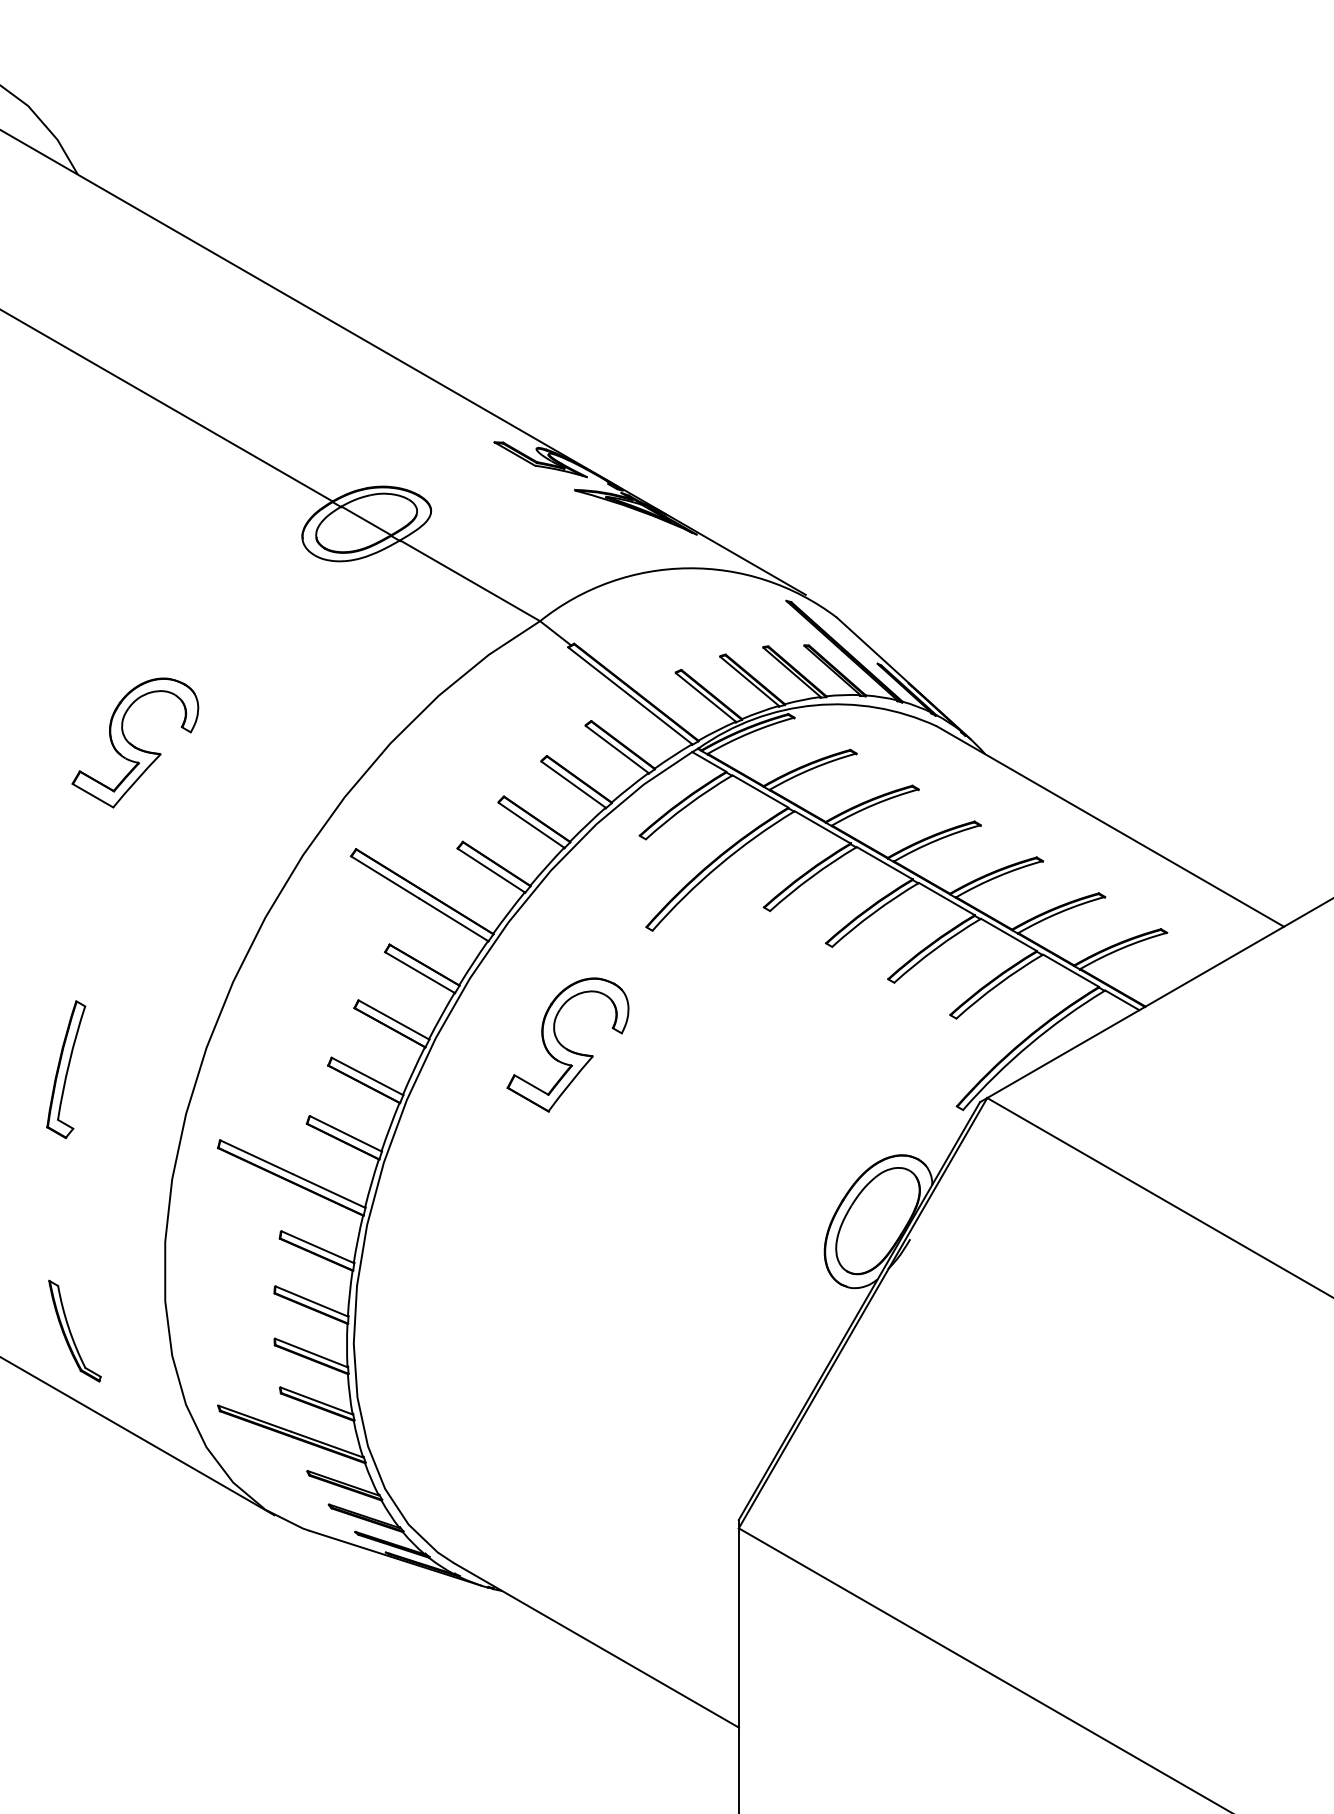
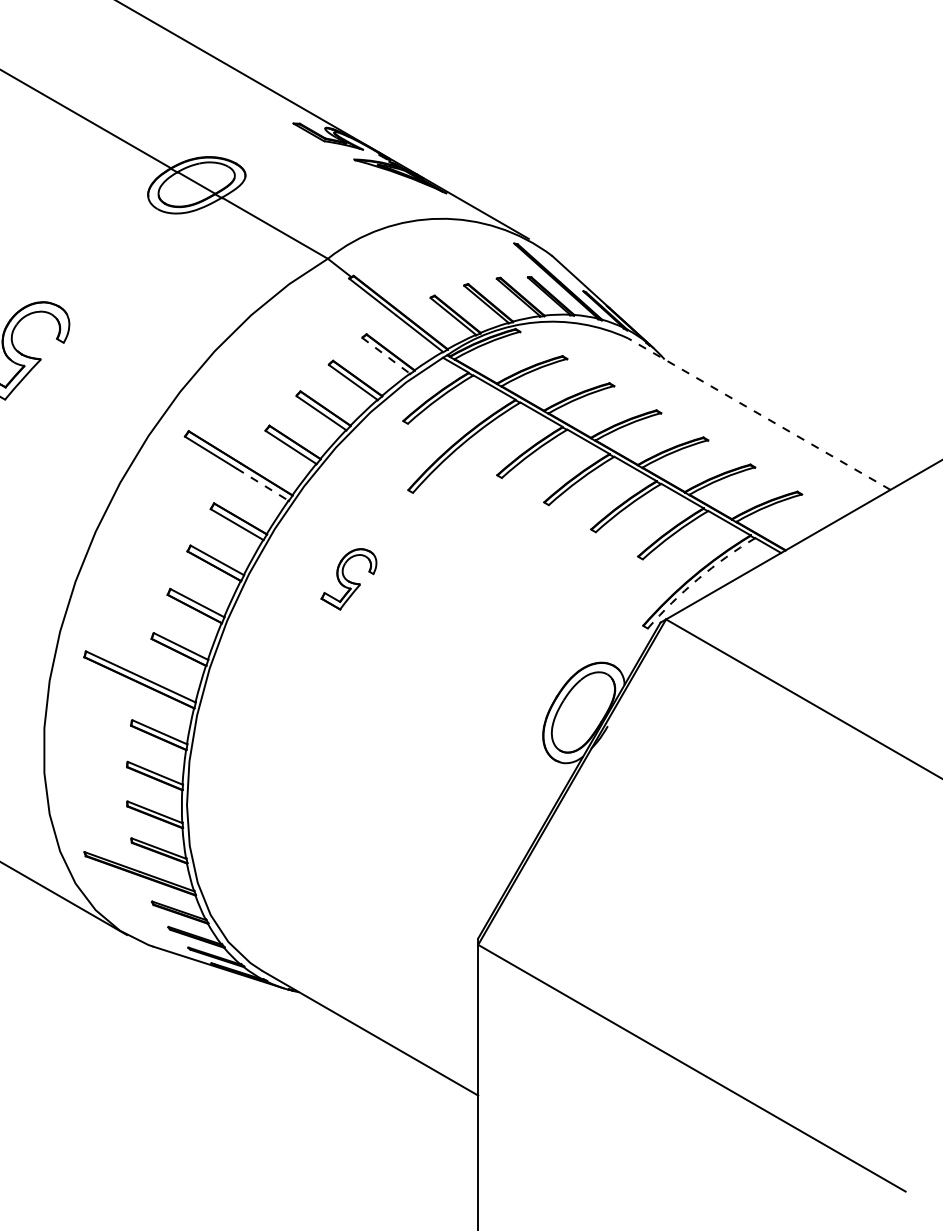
line: (617, 749) -> (386, 355), solid -> dashed
line: (1110, 826) -> (759, 414), solid -> dashed
line: (454, 920) -> (263, 485), solid -> dashed
part: (567, 1044) -> (348, 578), size x0.6
arc: (1029, 1044) -> (698, 578), solid -> dashed

